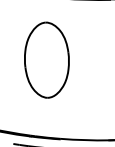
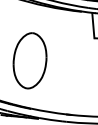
part: (46, 59) -> (29, 60), moved

